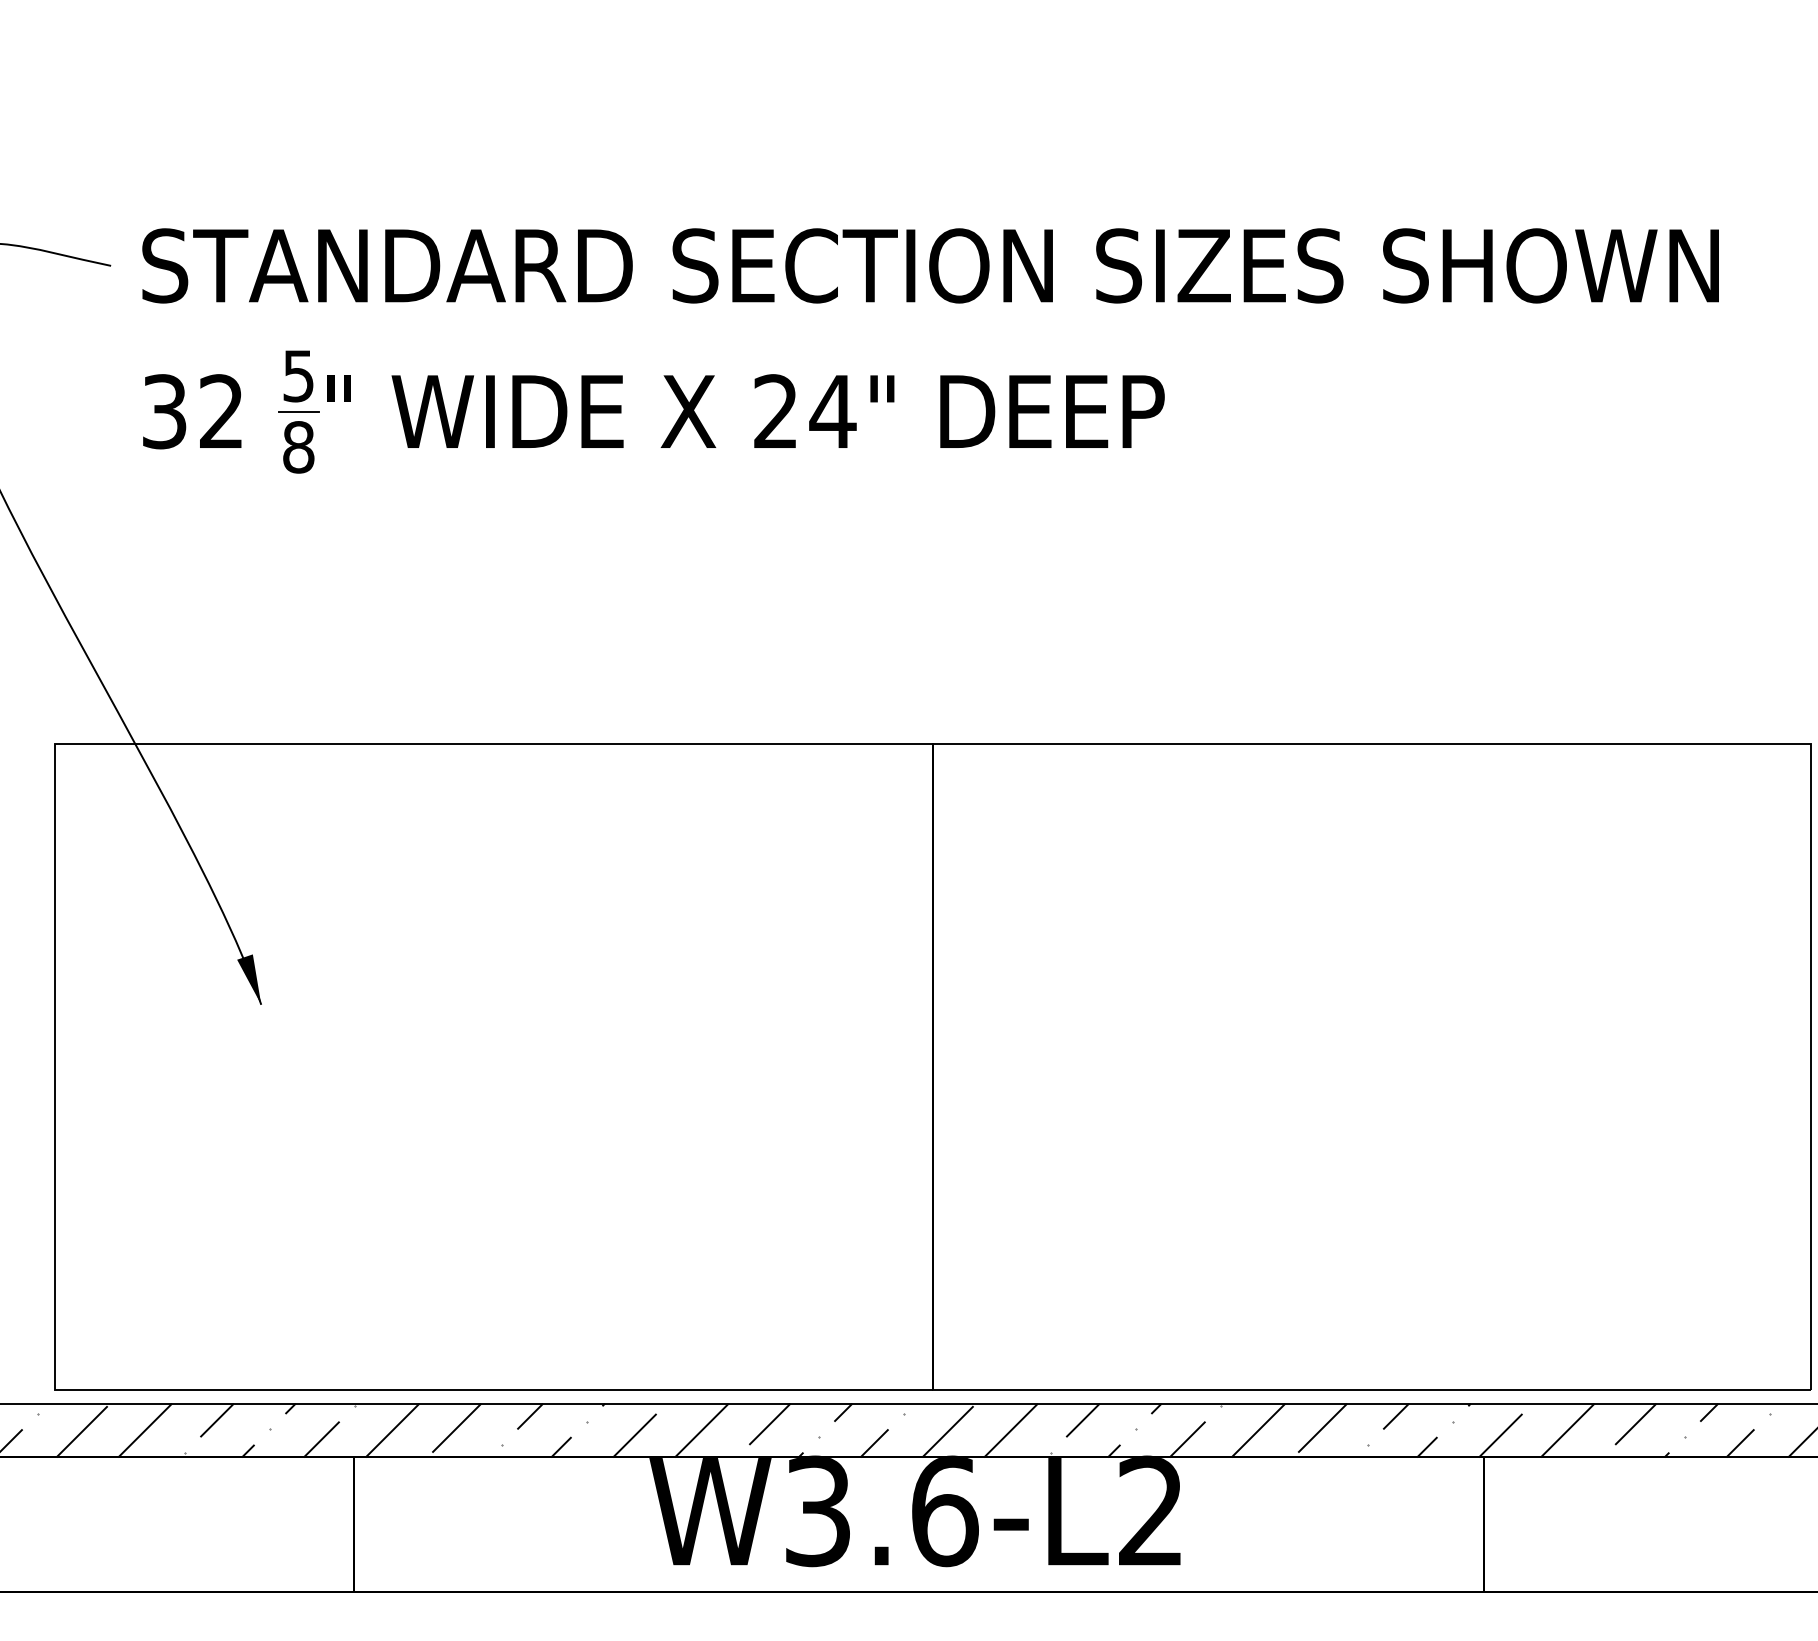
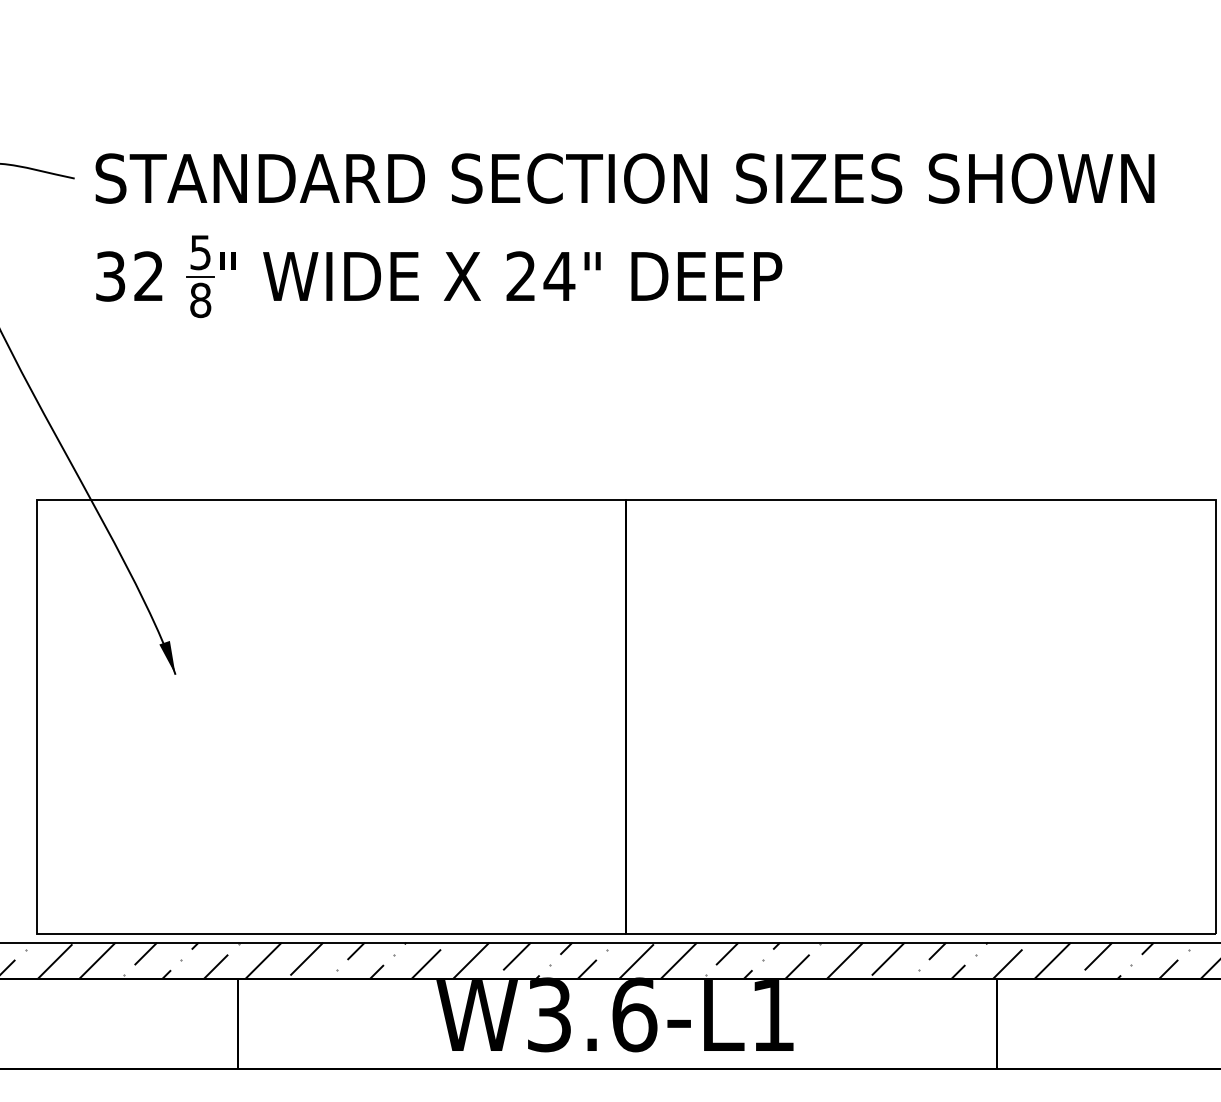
text: (1150, 1509) -> (772, 1013), W3.6-L2 -> W3.6-L1

